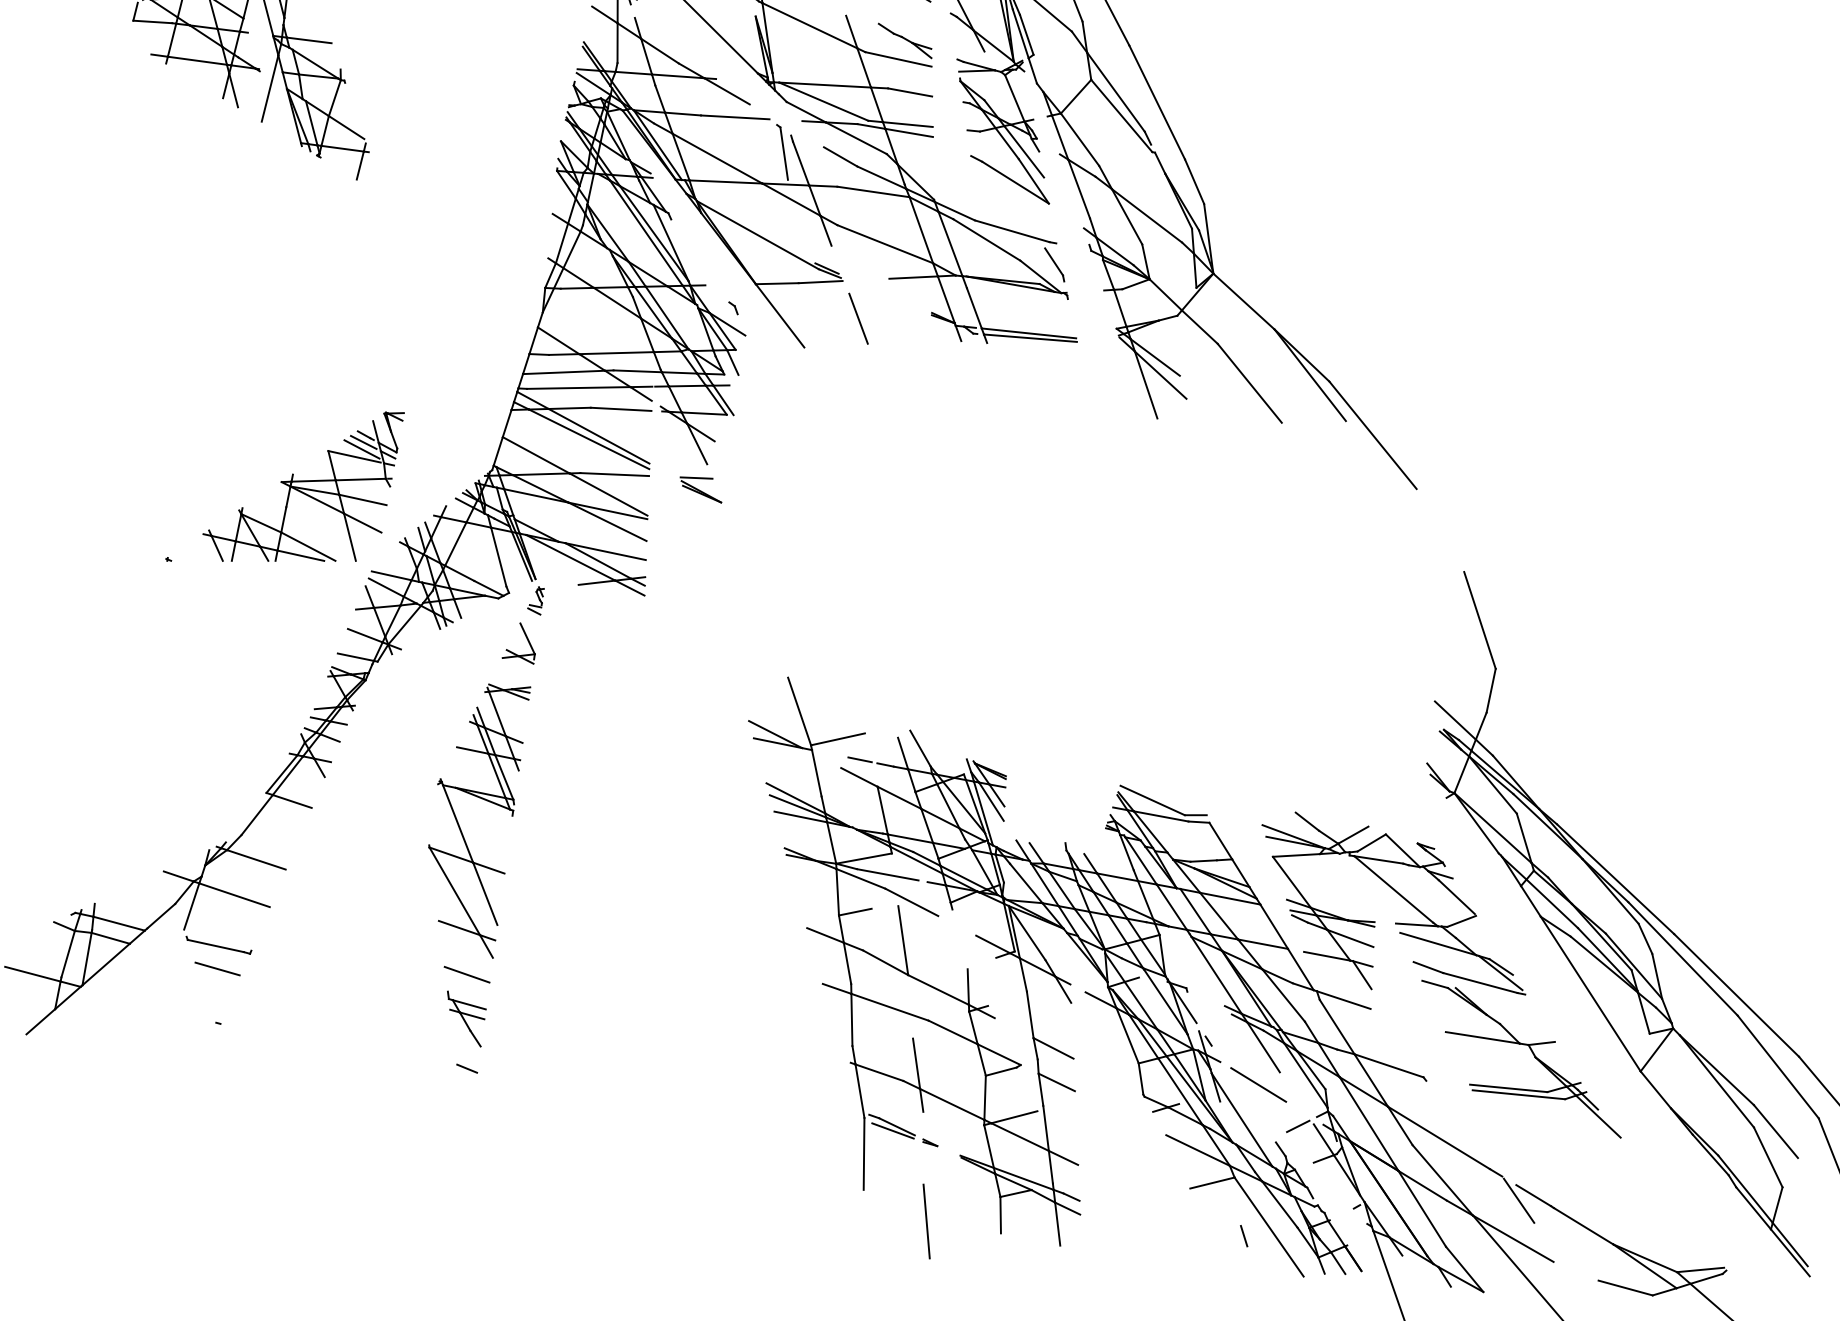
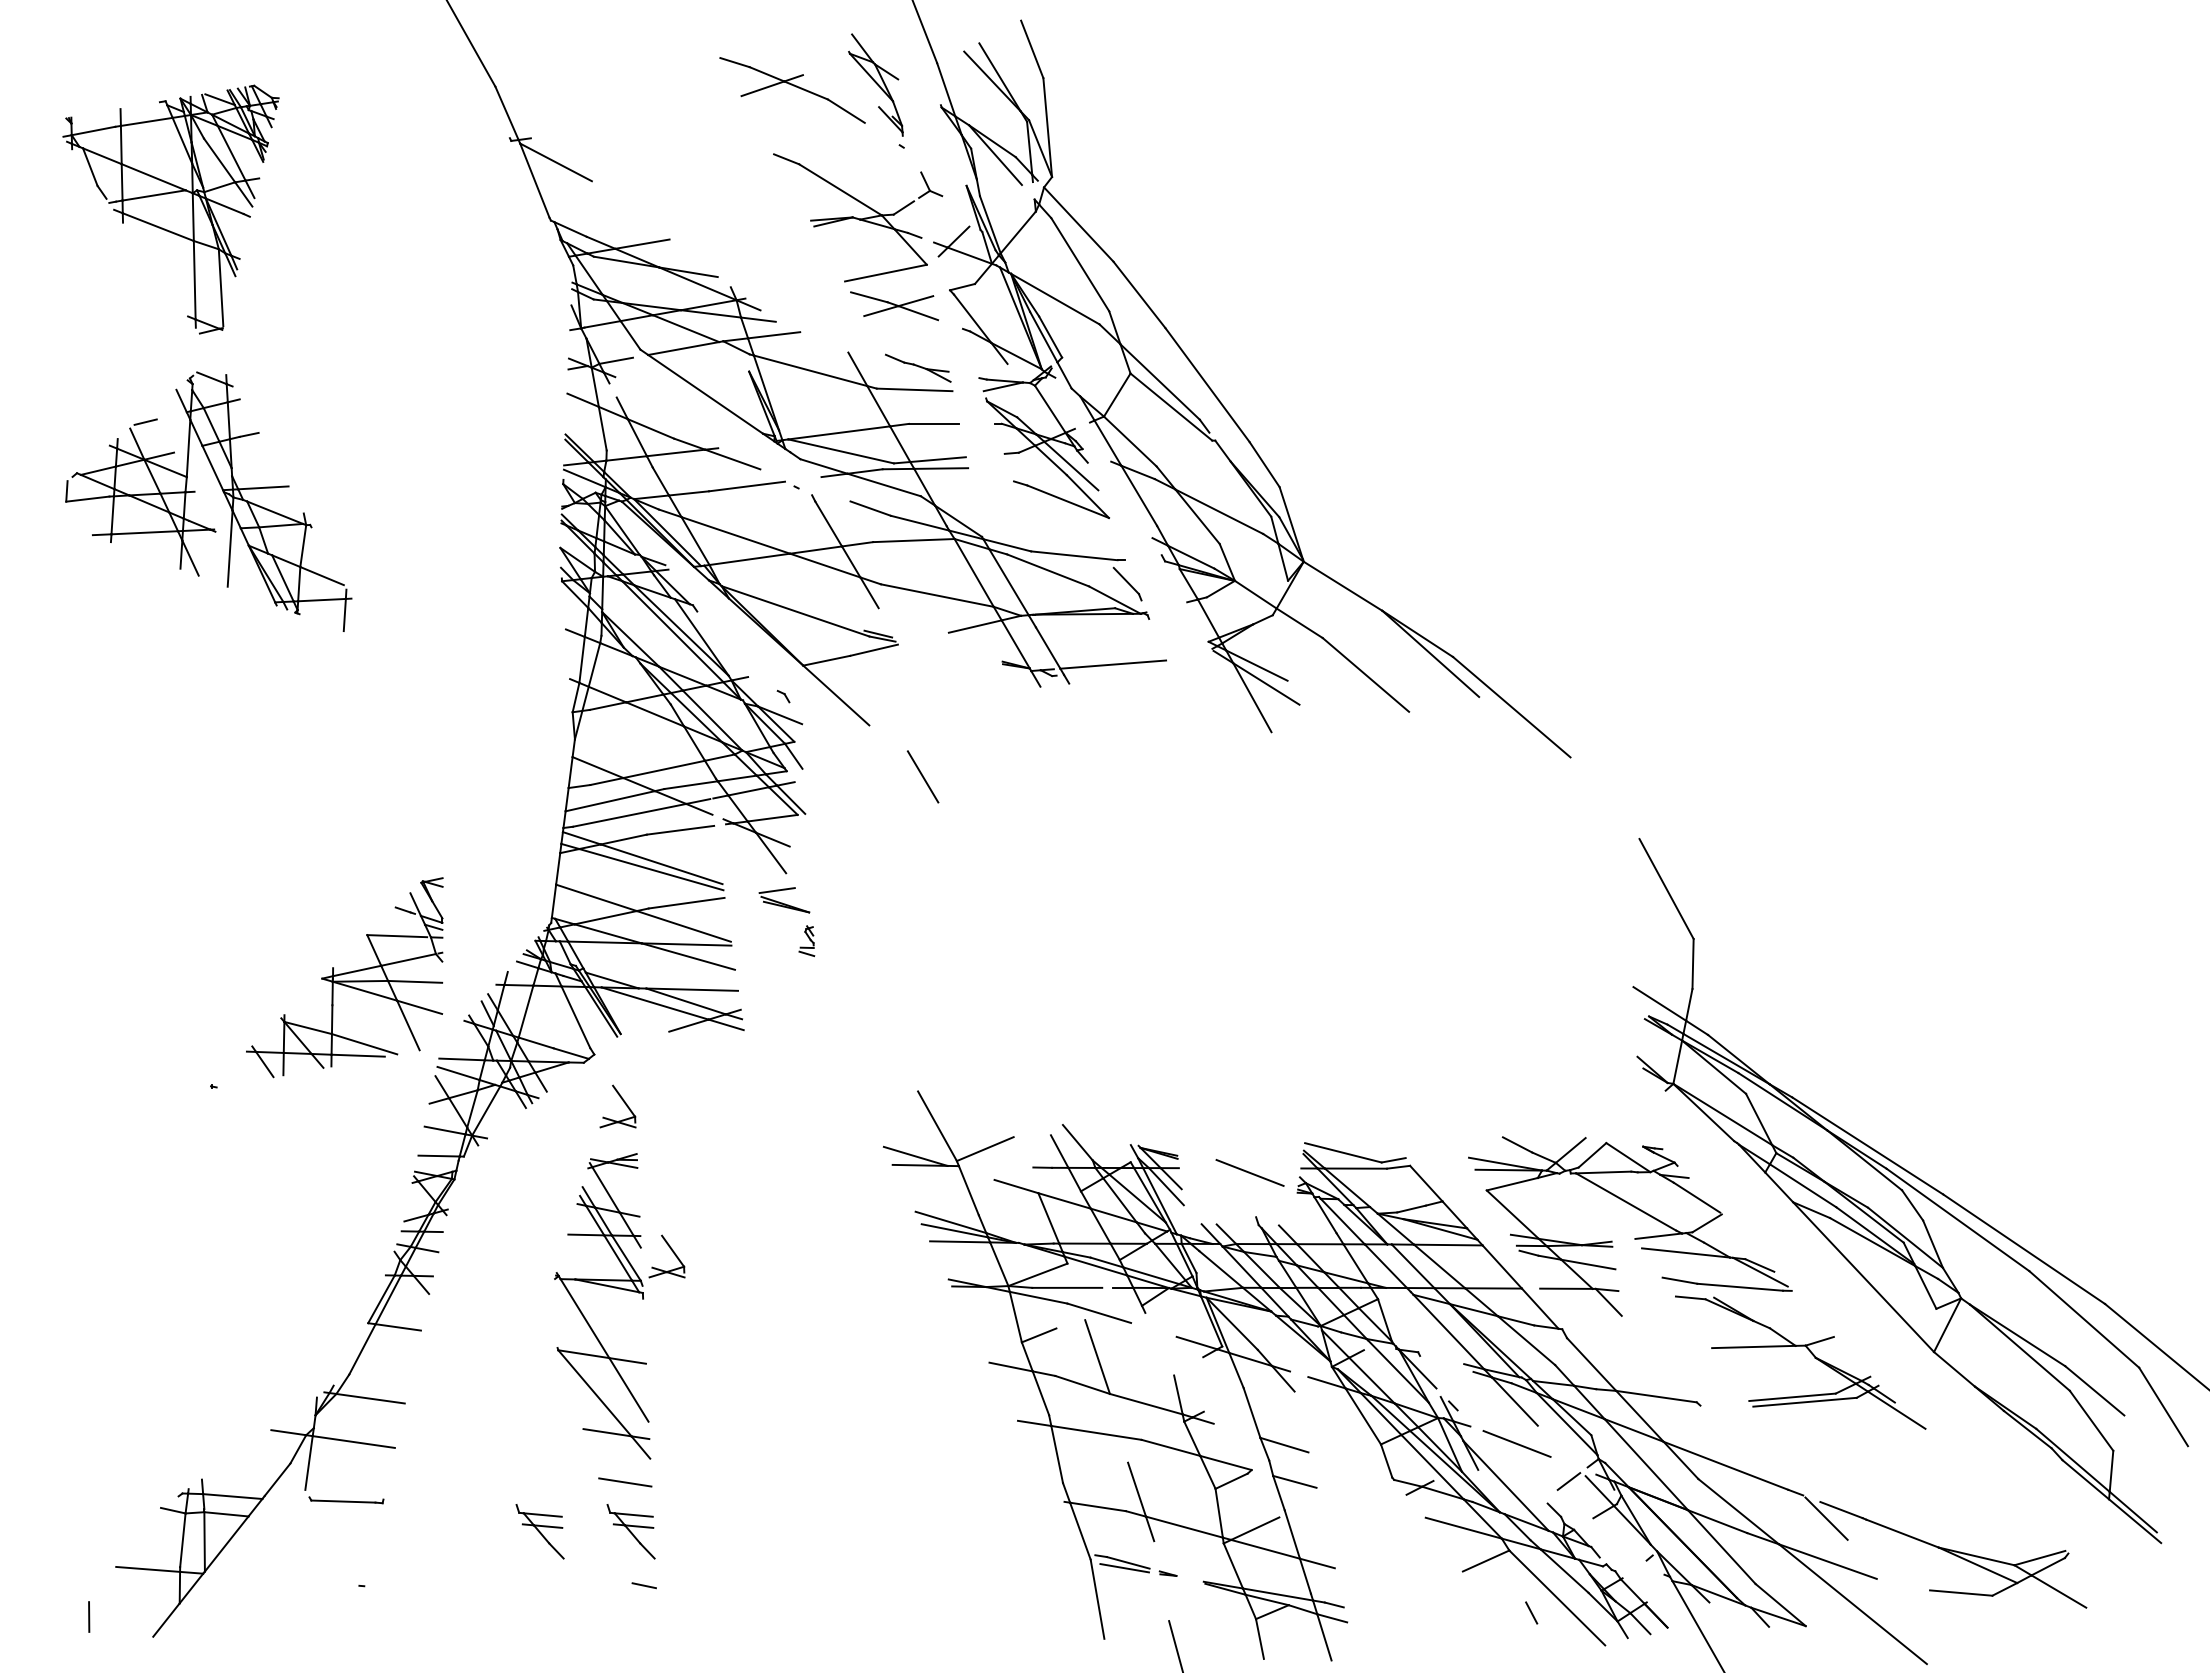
line: (783, 153) -> (807, 516), removed
line: (858, 318) -> (922, 776), moved
line: (1030, 338) -> (1115, 669), removed
line: (363, 442) -> (404, 918), removed
line: (361, 449) -> (403, 926), removed
part: (536, 599) -> (806, 940), moved
line: (860, 759) -> (1013, 1166), removed
part: (545, 779) -> (672, 1252), added
line: (1066, 802) -> (1249, 1172), added
line: (217, 968) -> (349, 1525), removed
line: (1343, 1000) -> (1593, 1333), removed
part: (383, 1004) -> (539, 1531), added

